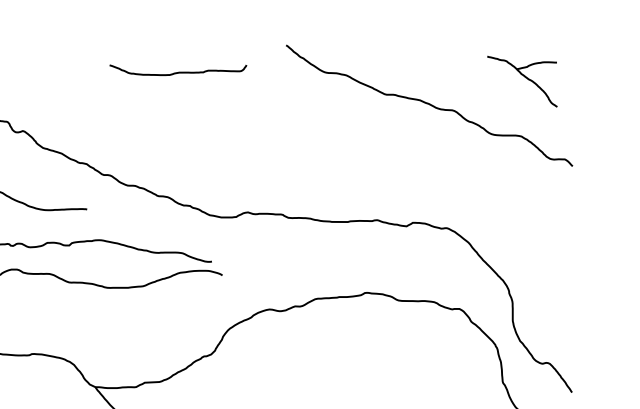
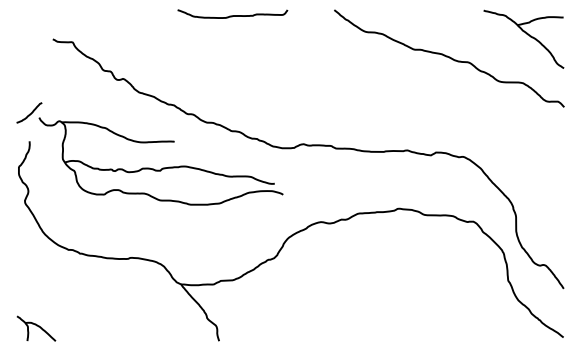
curve: (177, 71) -> (232, 15), moved
part: (521, 80) -> (523, 38), size x1.43

